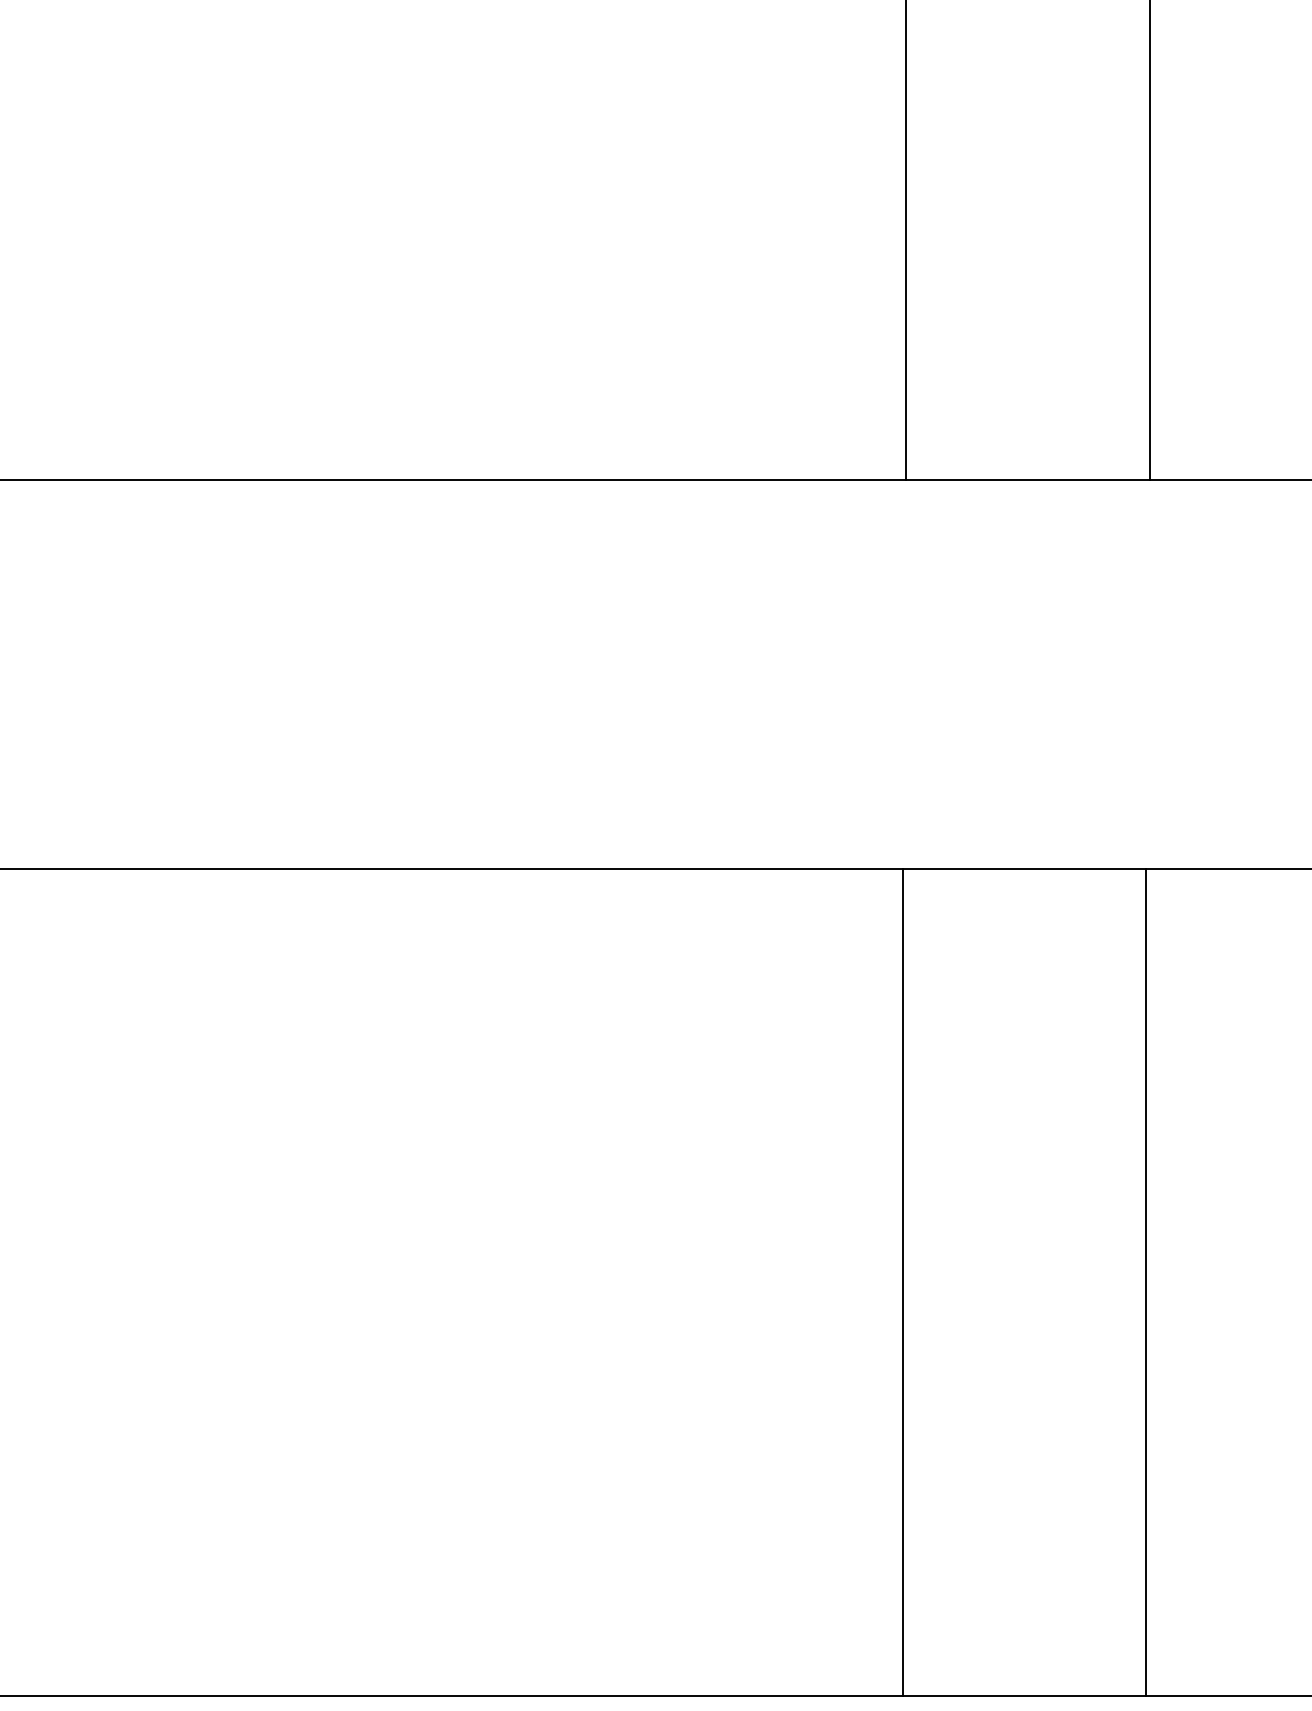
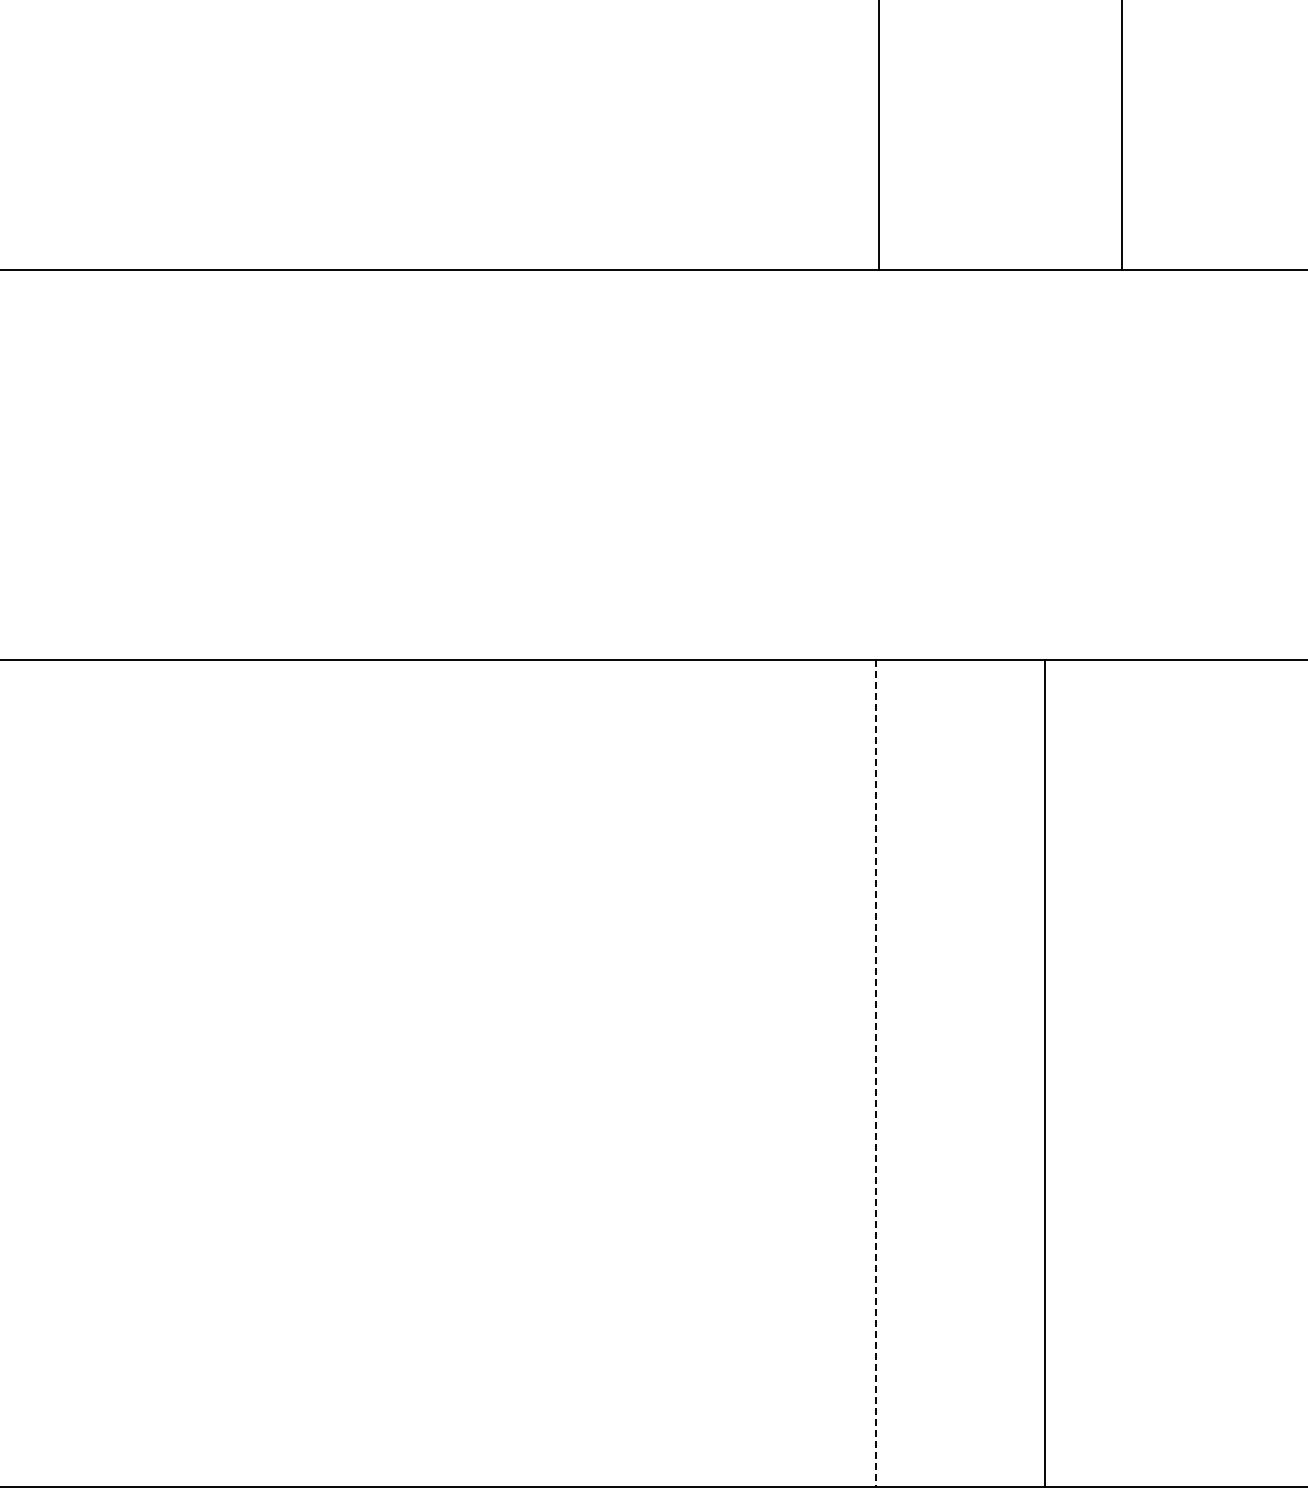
line: (903, 1282) -> (876, 1072), solid -> dashed
line: (1146, 1282) -> (1045, 1072), moved

